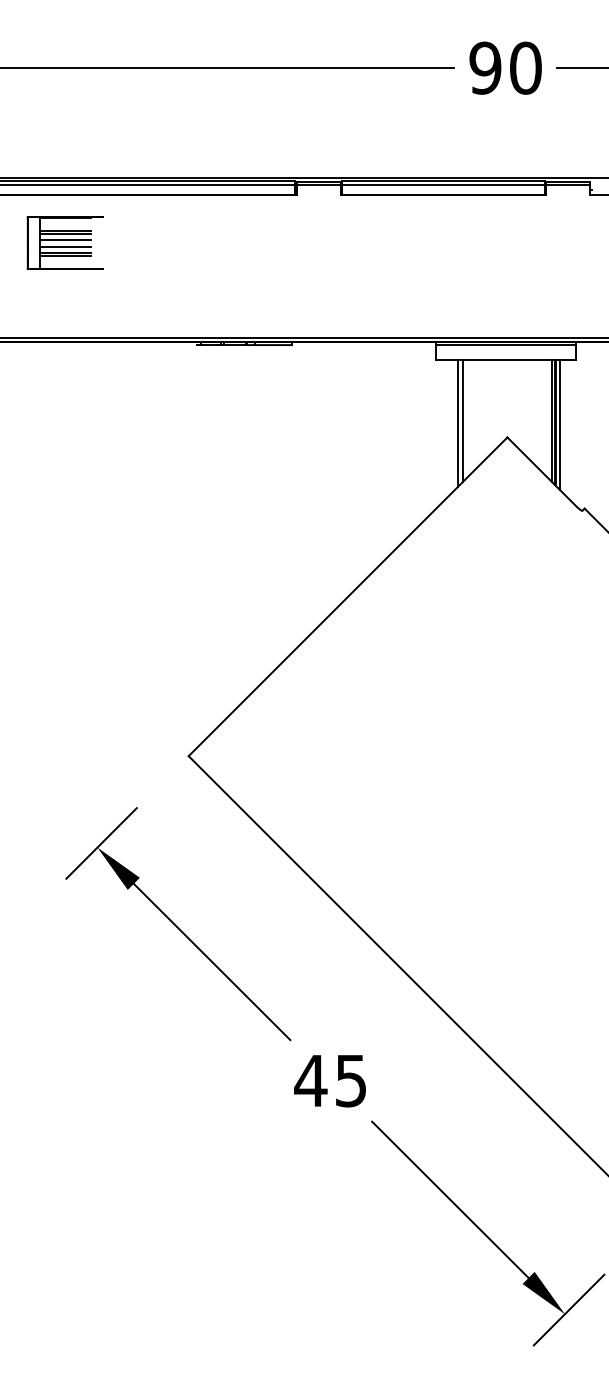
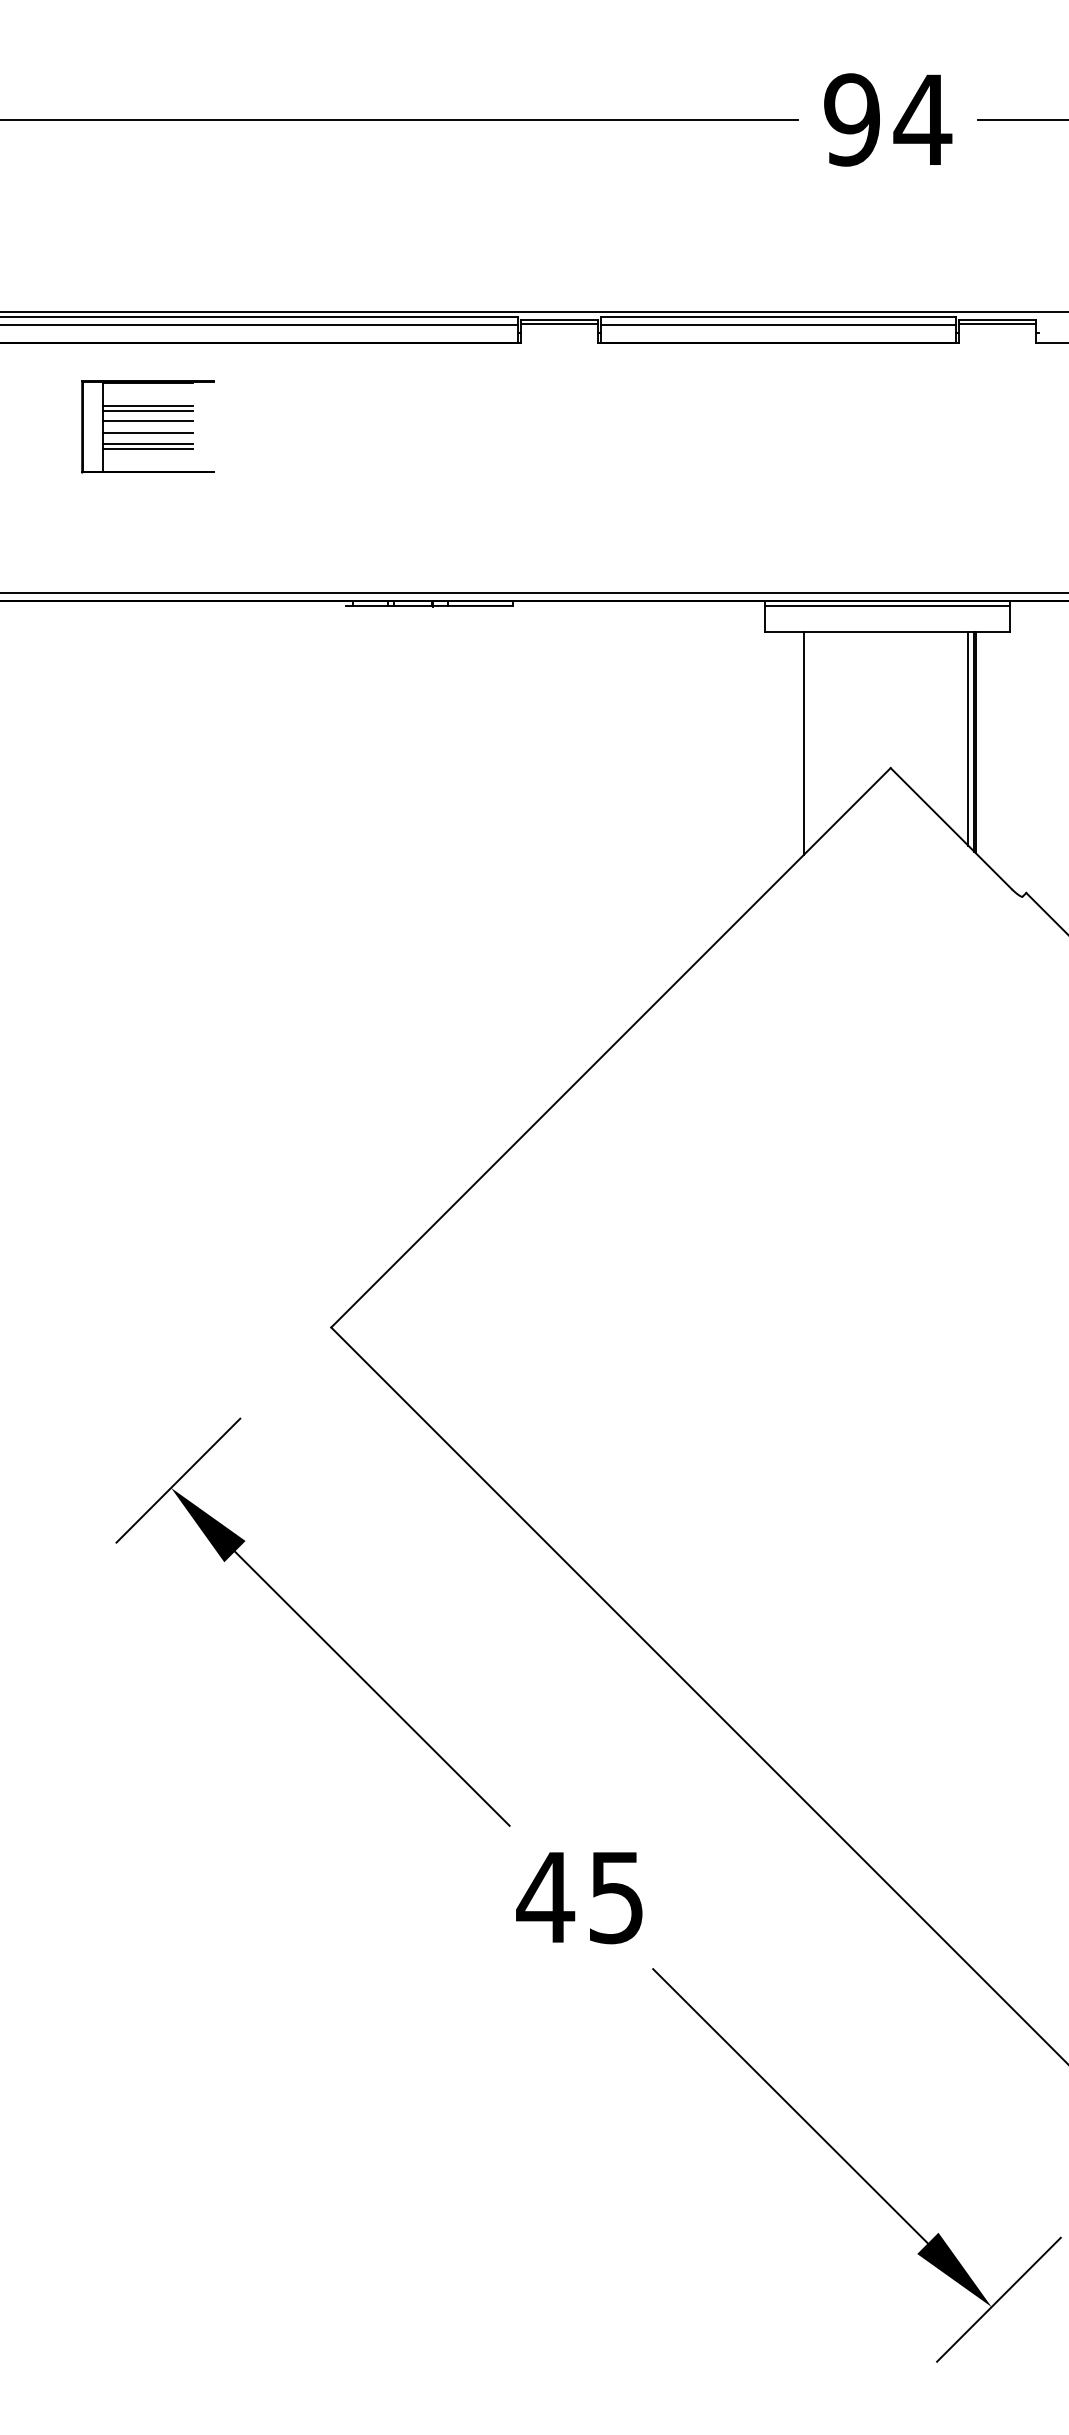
text: (525, 67) -> (922, 118), 90 -> 94
part: (64, 242) -> (146, 425), moved
line: (462, 420) -> (811, 738), removed
line: (560, 424) -> (983, 745), removed

